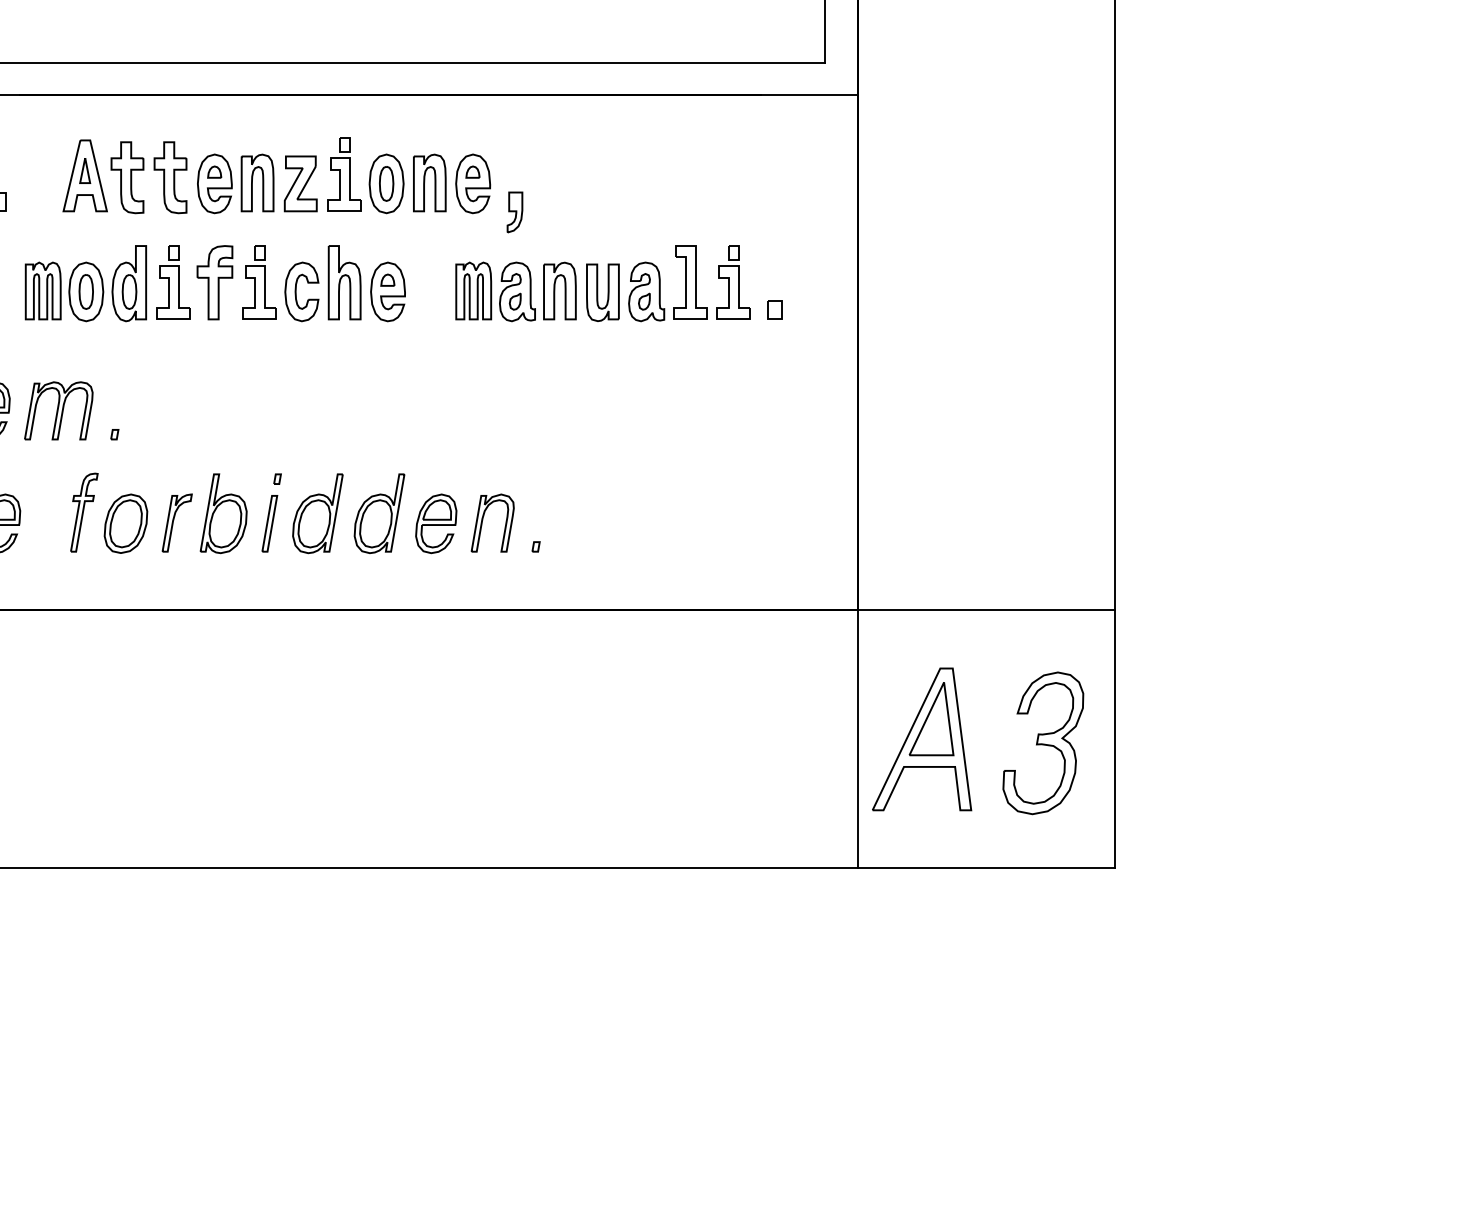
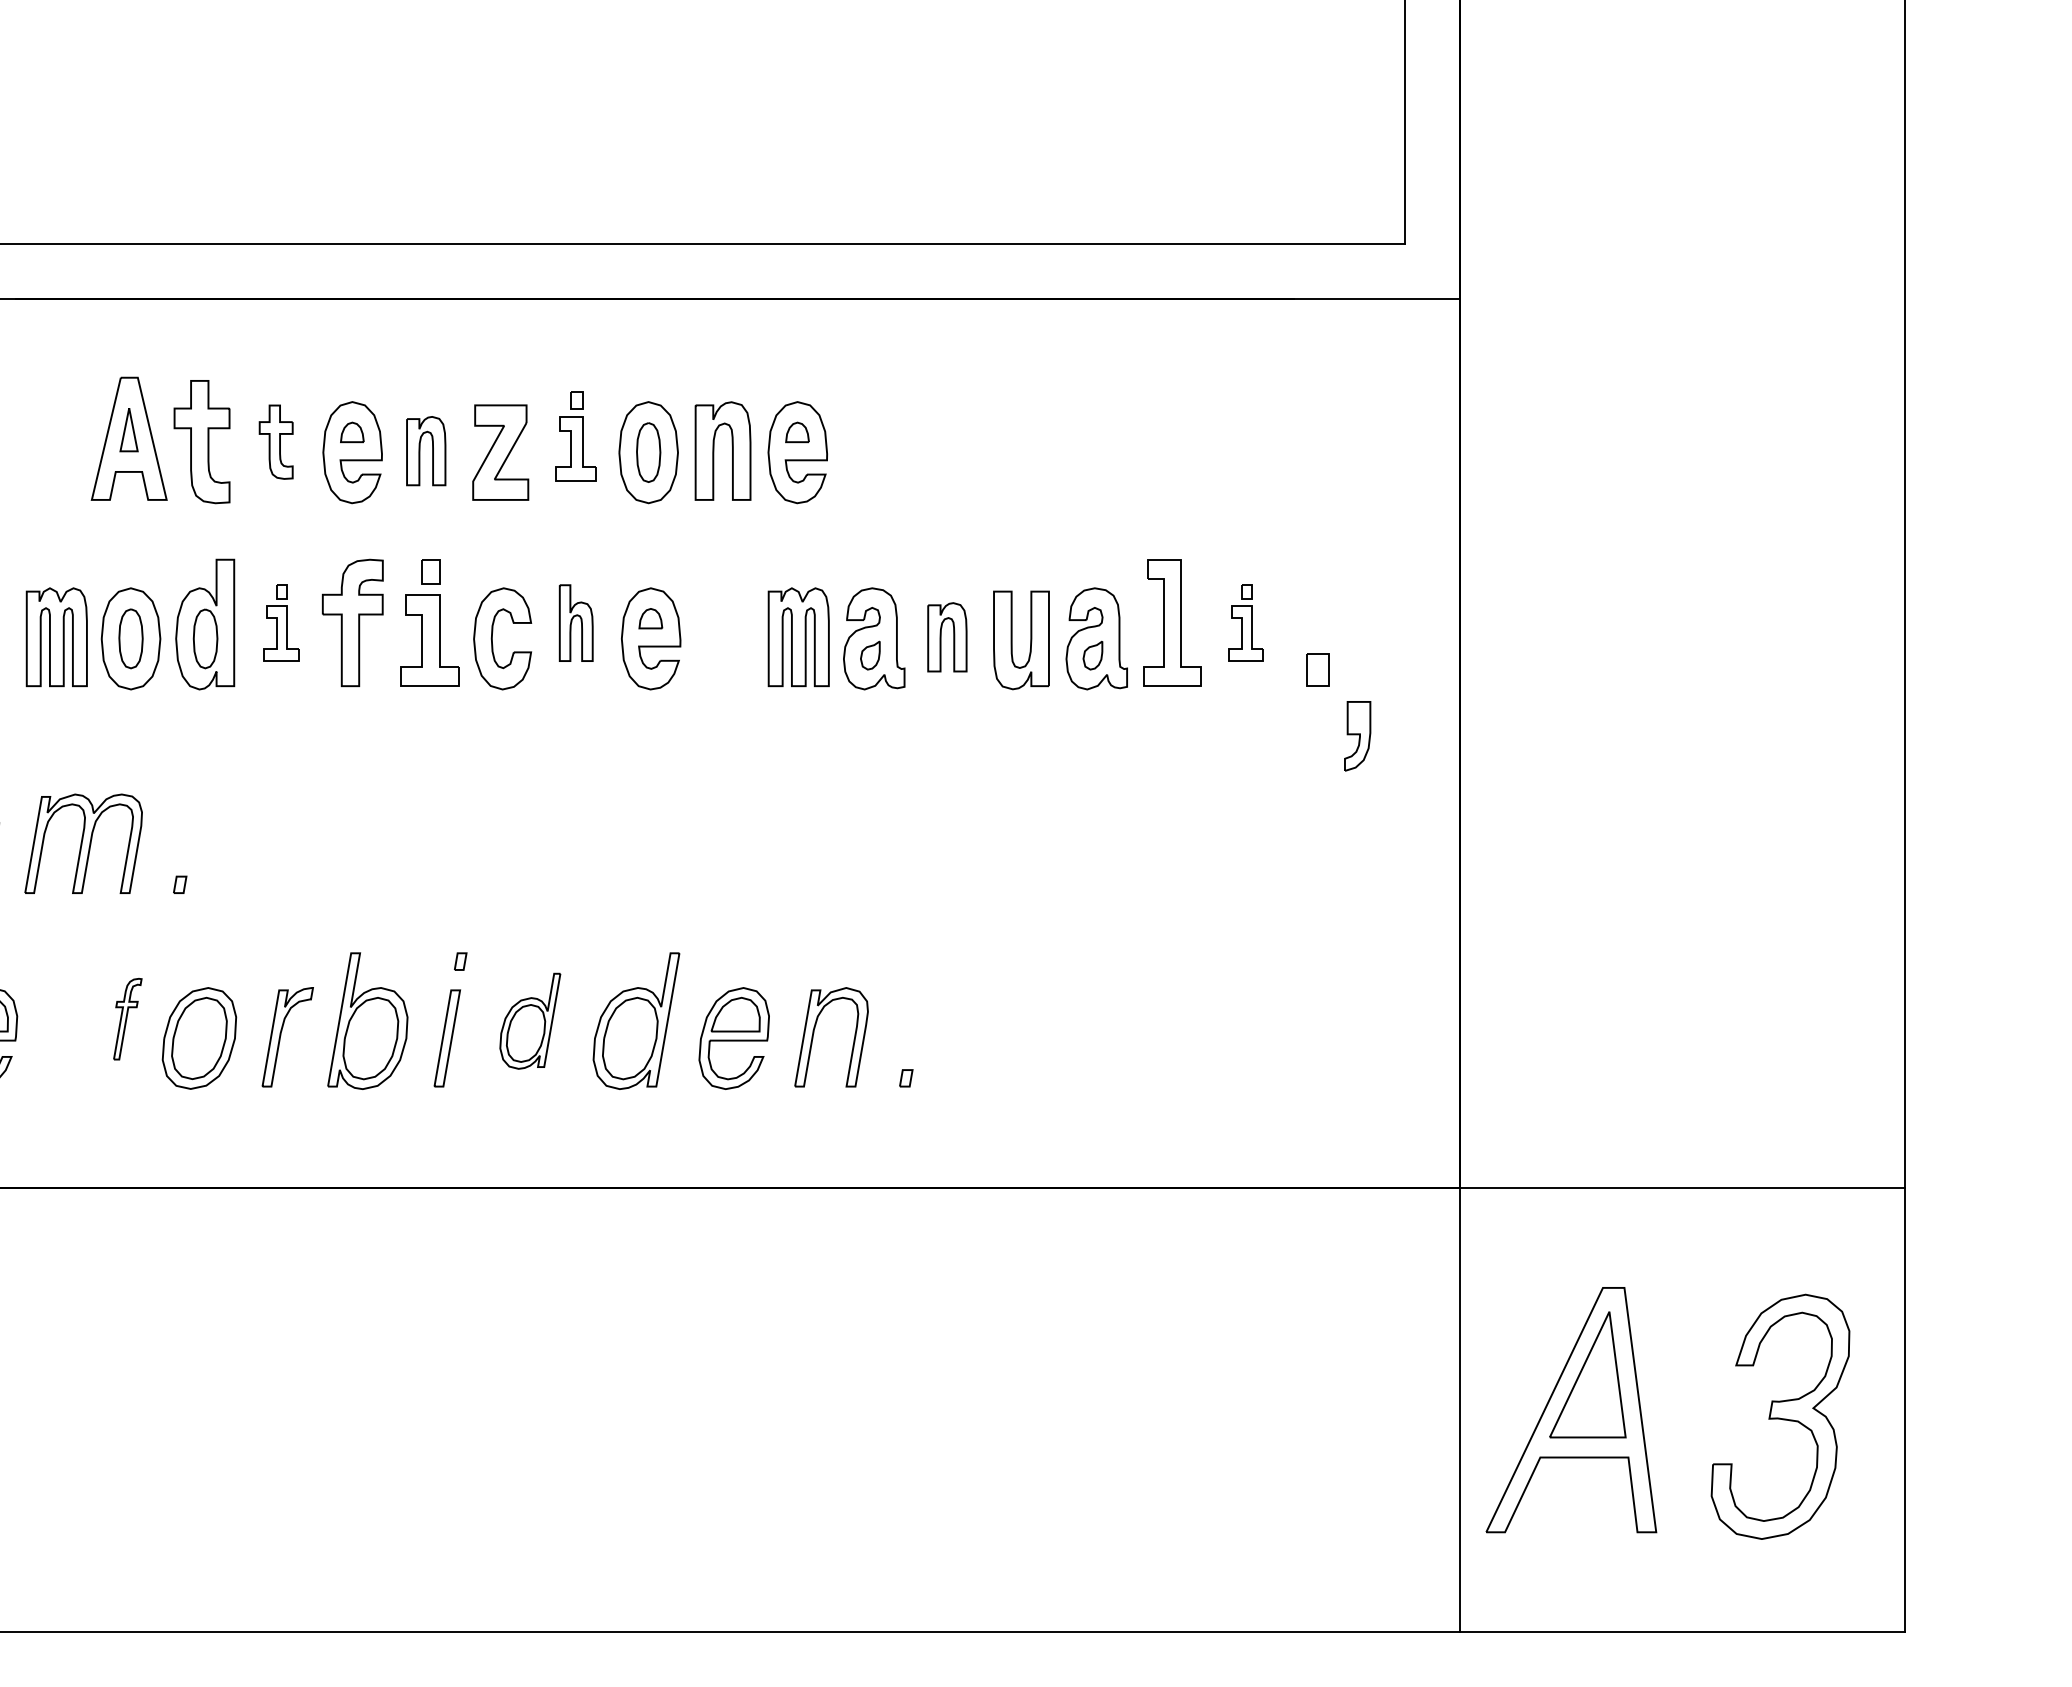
part: (344, 174) -> (576, 436), size x0.7
part: (170, 177) -> (276, 441), size x0.6
part: (257, 182) -> (426, 450), size x0.7
part: (514, 212) -> (1356, 736), moved
part: (173, 282) -> (281, 622), size x0.6
part: (344, 282) -> (576, 622), size x0.6
part: (733, 282) -> (1246, 622), size x0.6
part: (559, 290) -> (946, 636), size x0.7
part: (84, 512) -> (127, 1019), size x0.6
part: (317, 513) -> (529, 1020), size x0.7

